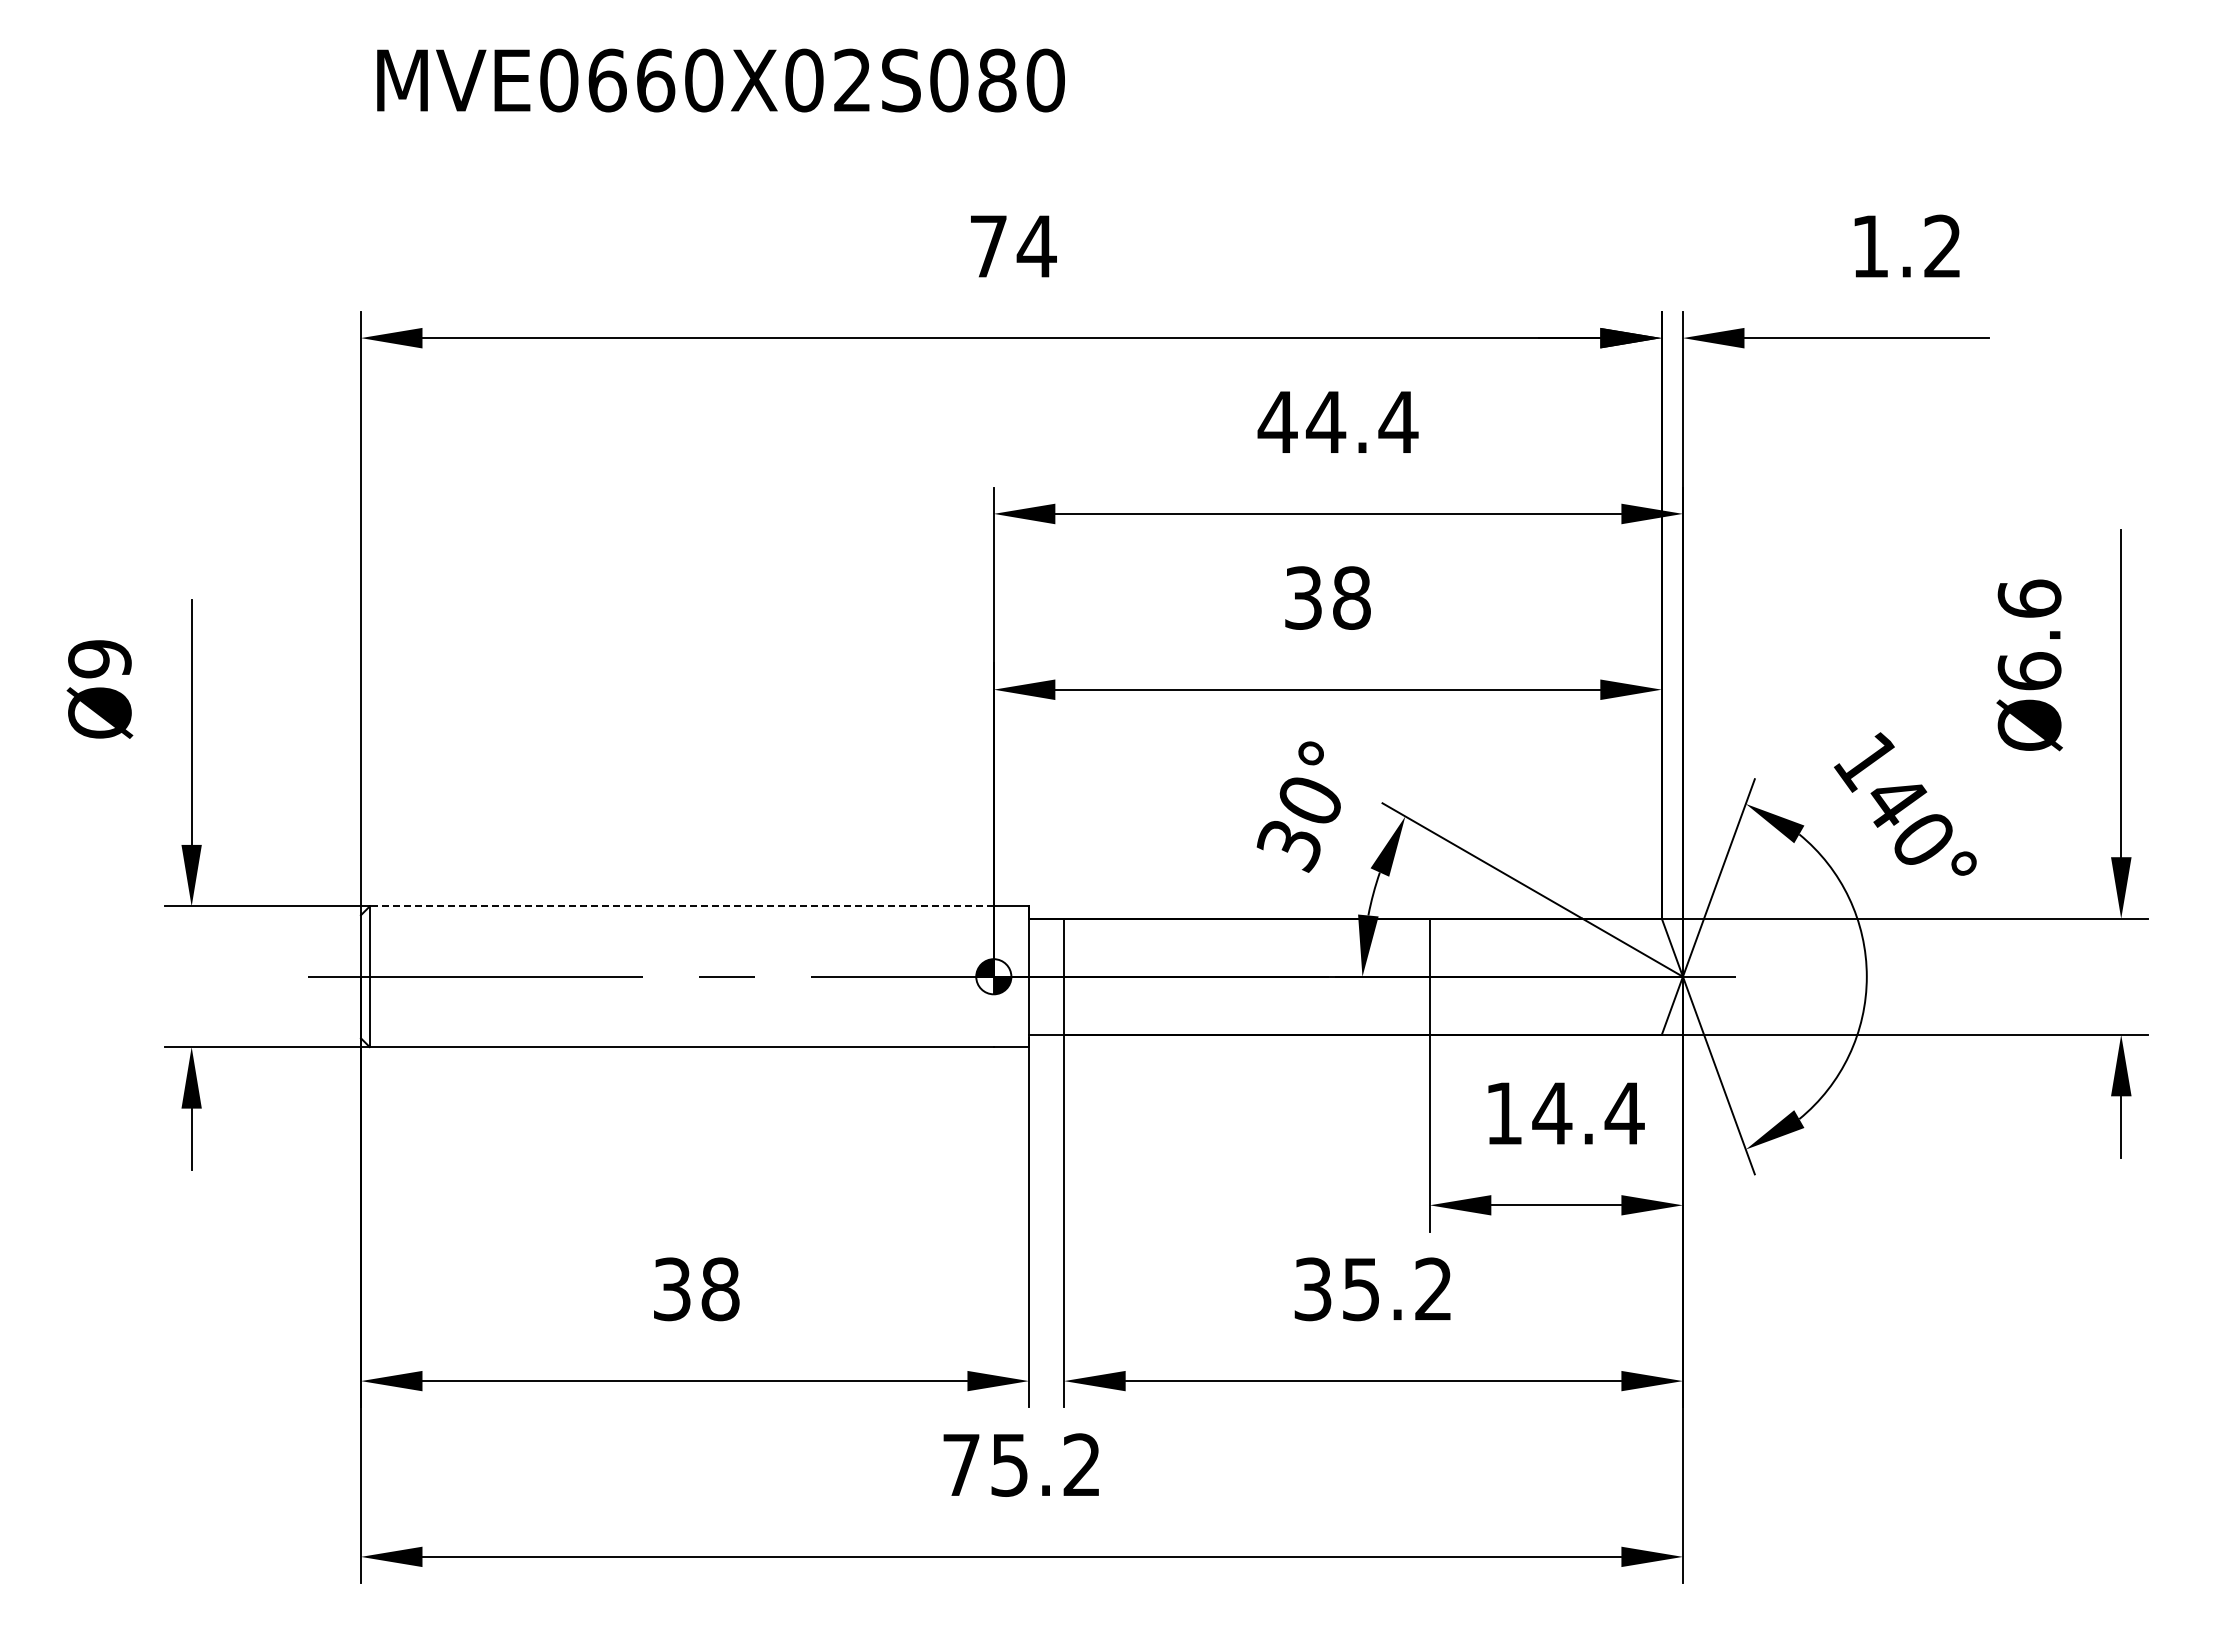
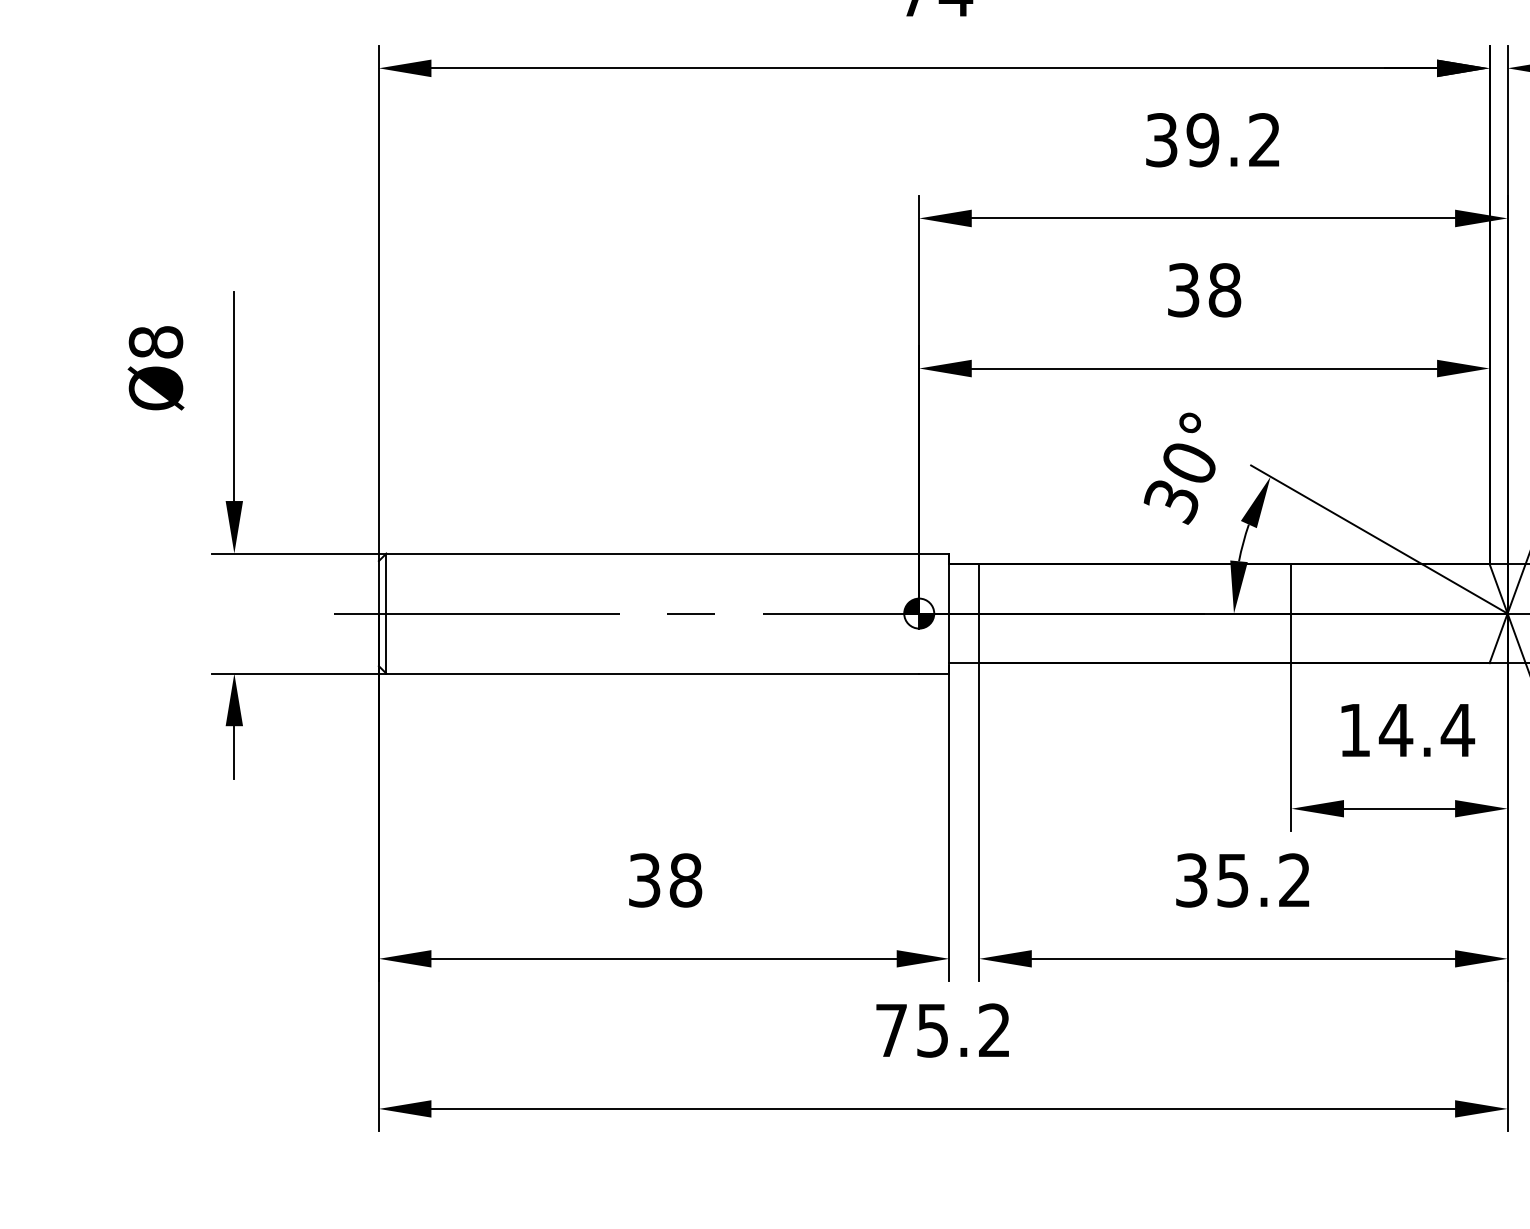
text: (1337, 422) -> (1212, 140), 44.4 -> 39.2
text: (99, 659) -> (155, 342), Ø9 -> Ø8
line: (681, 906) -> (652, 553), dashed -> solid

